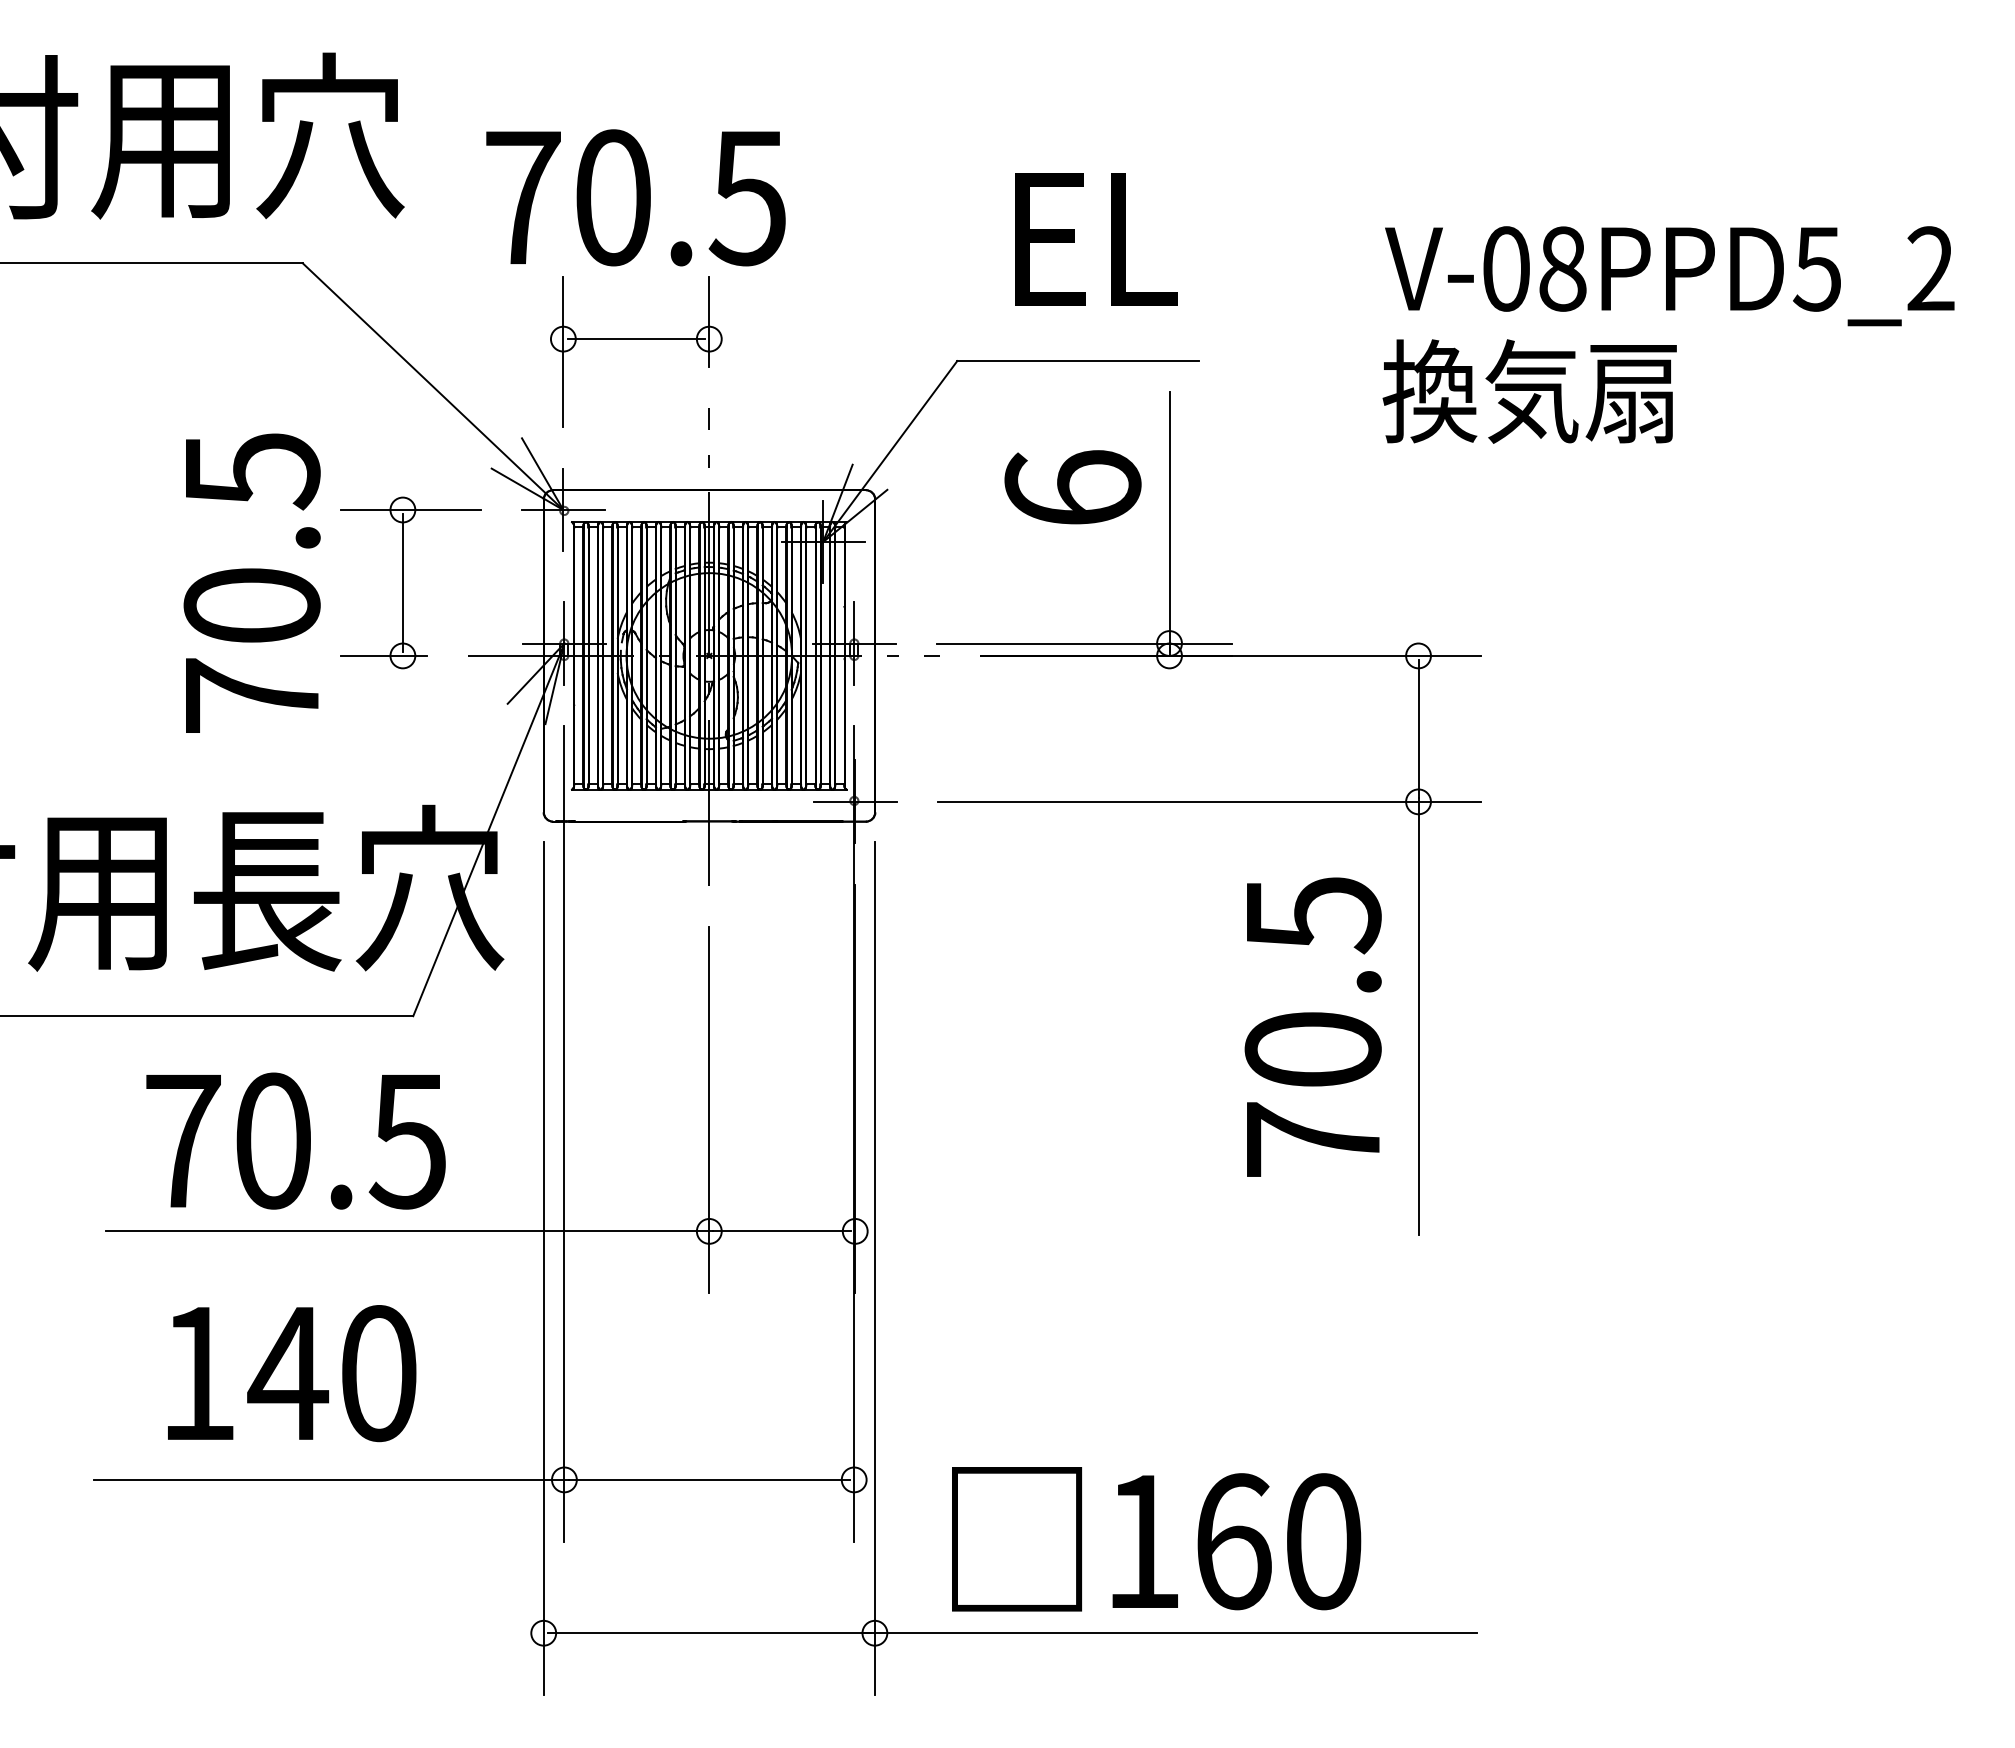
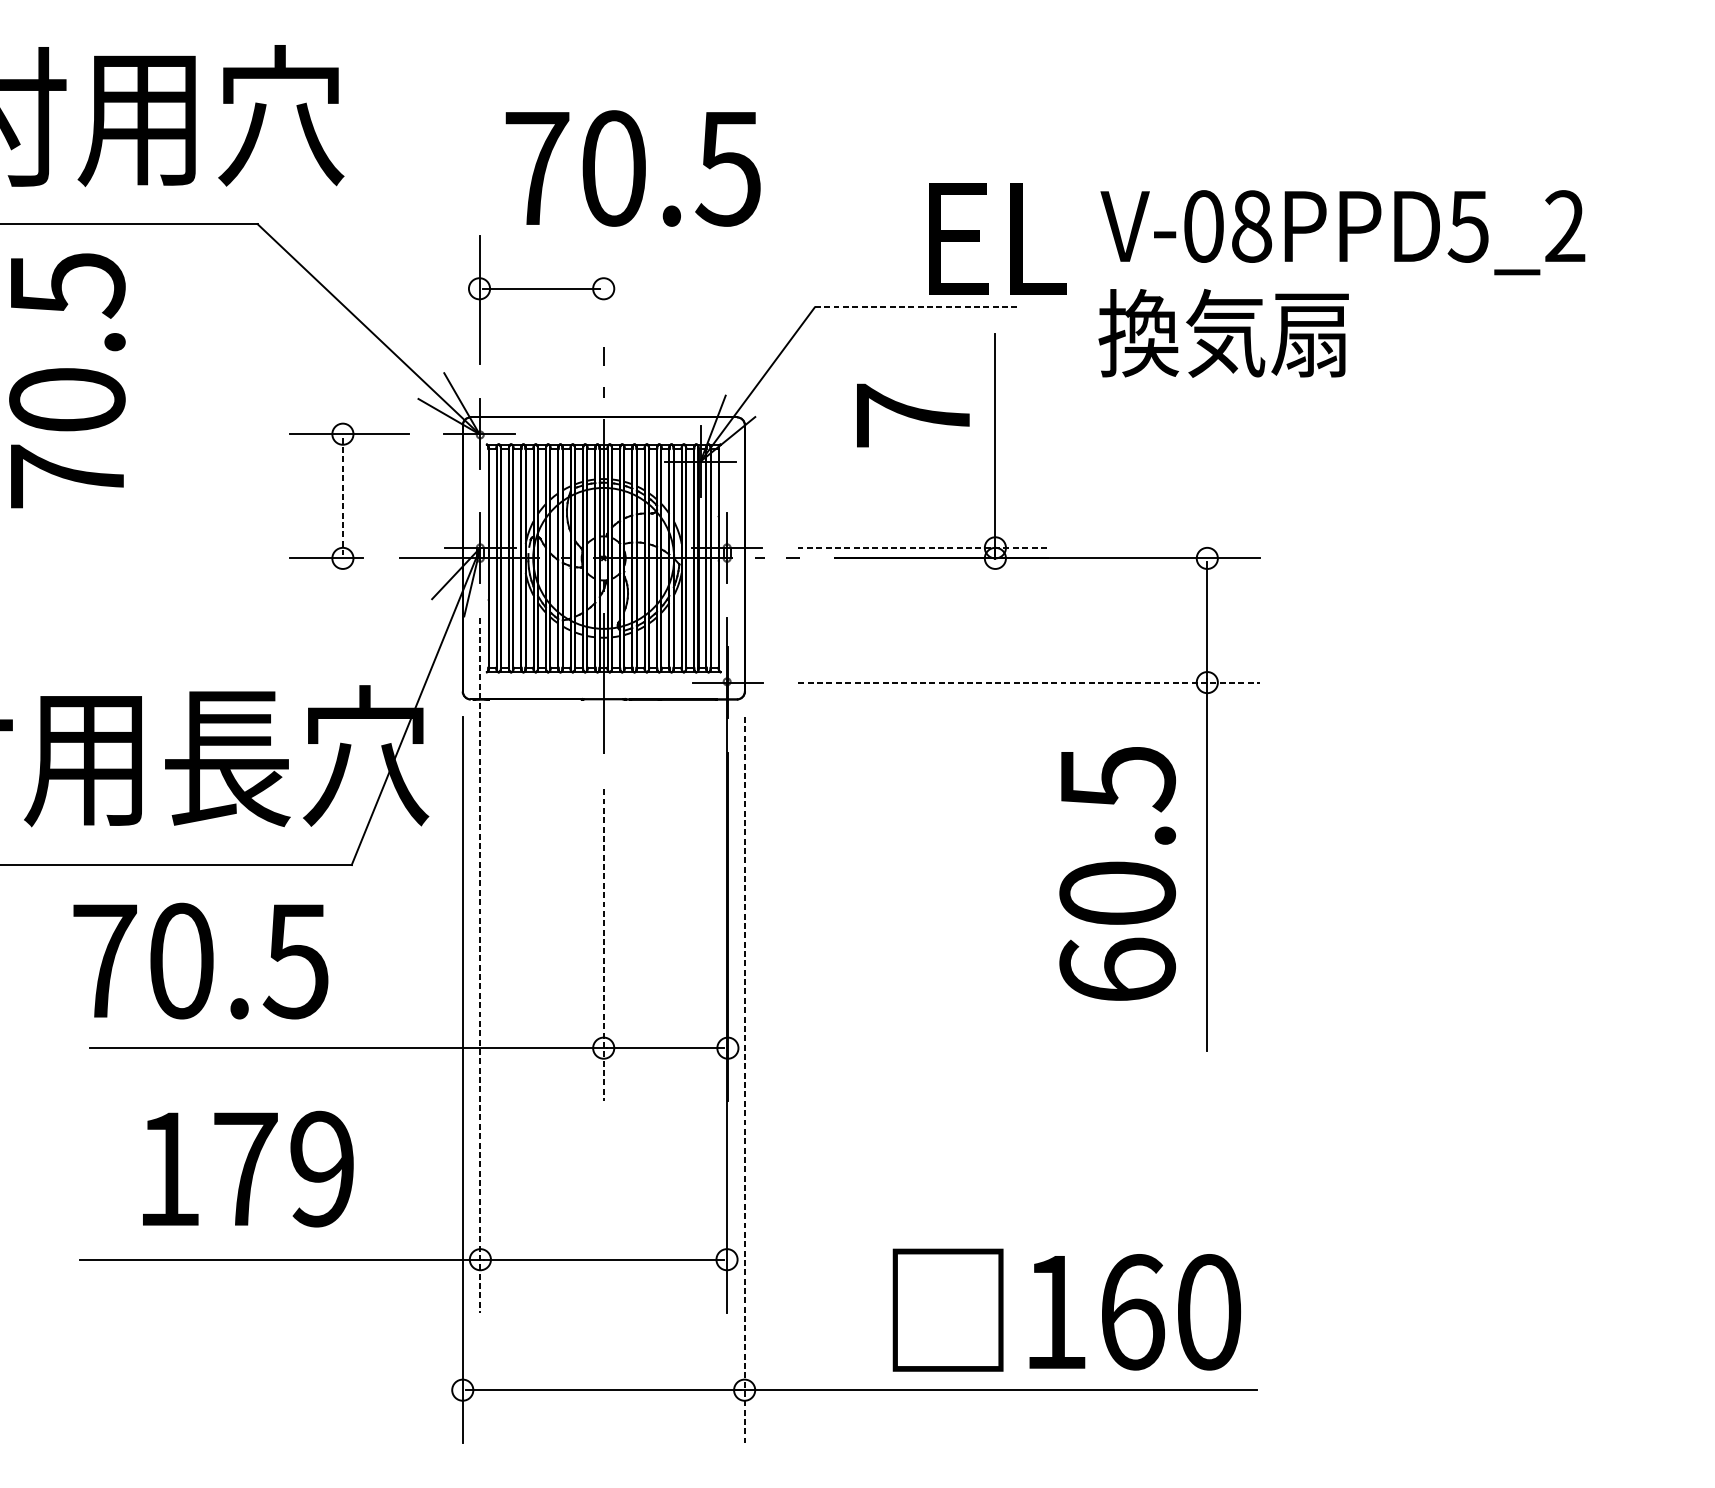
text: (635, 197) -> (632, 168), moved
text: (1096, 239) -> (997, 238), moved
text: (1669, 276) -> (1342, 232), moved
line: (709, 321) -> (603, 273), removed
line: (1078, 361) -> (917, 307), solid -> dashed
text: (1529, 391) -> (1223, 333), moved
text: (1072, 487) -> (912, 415), 6 -> 7
text: (251, 582) -> (66, 380), moved
line: (402, 582) -> (342, 495), solid -> dashed
line: (1084, 643) -> (923, 547), solid -> dashed
line: (1209, 801) -> (1029, 682), solid -> dashed
line: (709, 1110) -> (603, 945), solid -> dashed
line: (564, 1134) -> (480, 965), solid -> dashed
text: (1312, 1138) -> (1117, 969), 70.5 -> 60.5
text: (295, 1140) -> (200, 960), moved
line: (874, 1268) -> (744, 1079), solid -> dashed
text: (331, 1373) -> (282, 1169), 140 -> 179
text: (1156, 1539) -> (1066, 1310), moved

